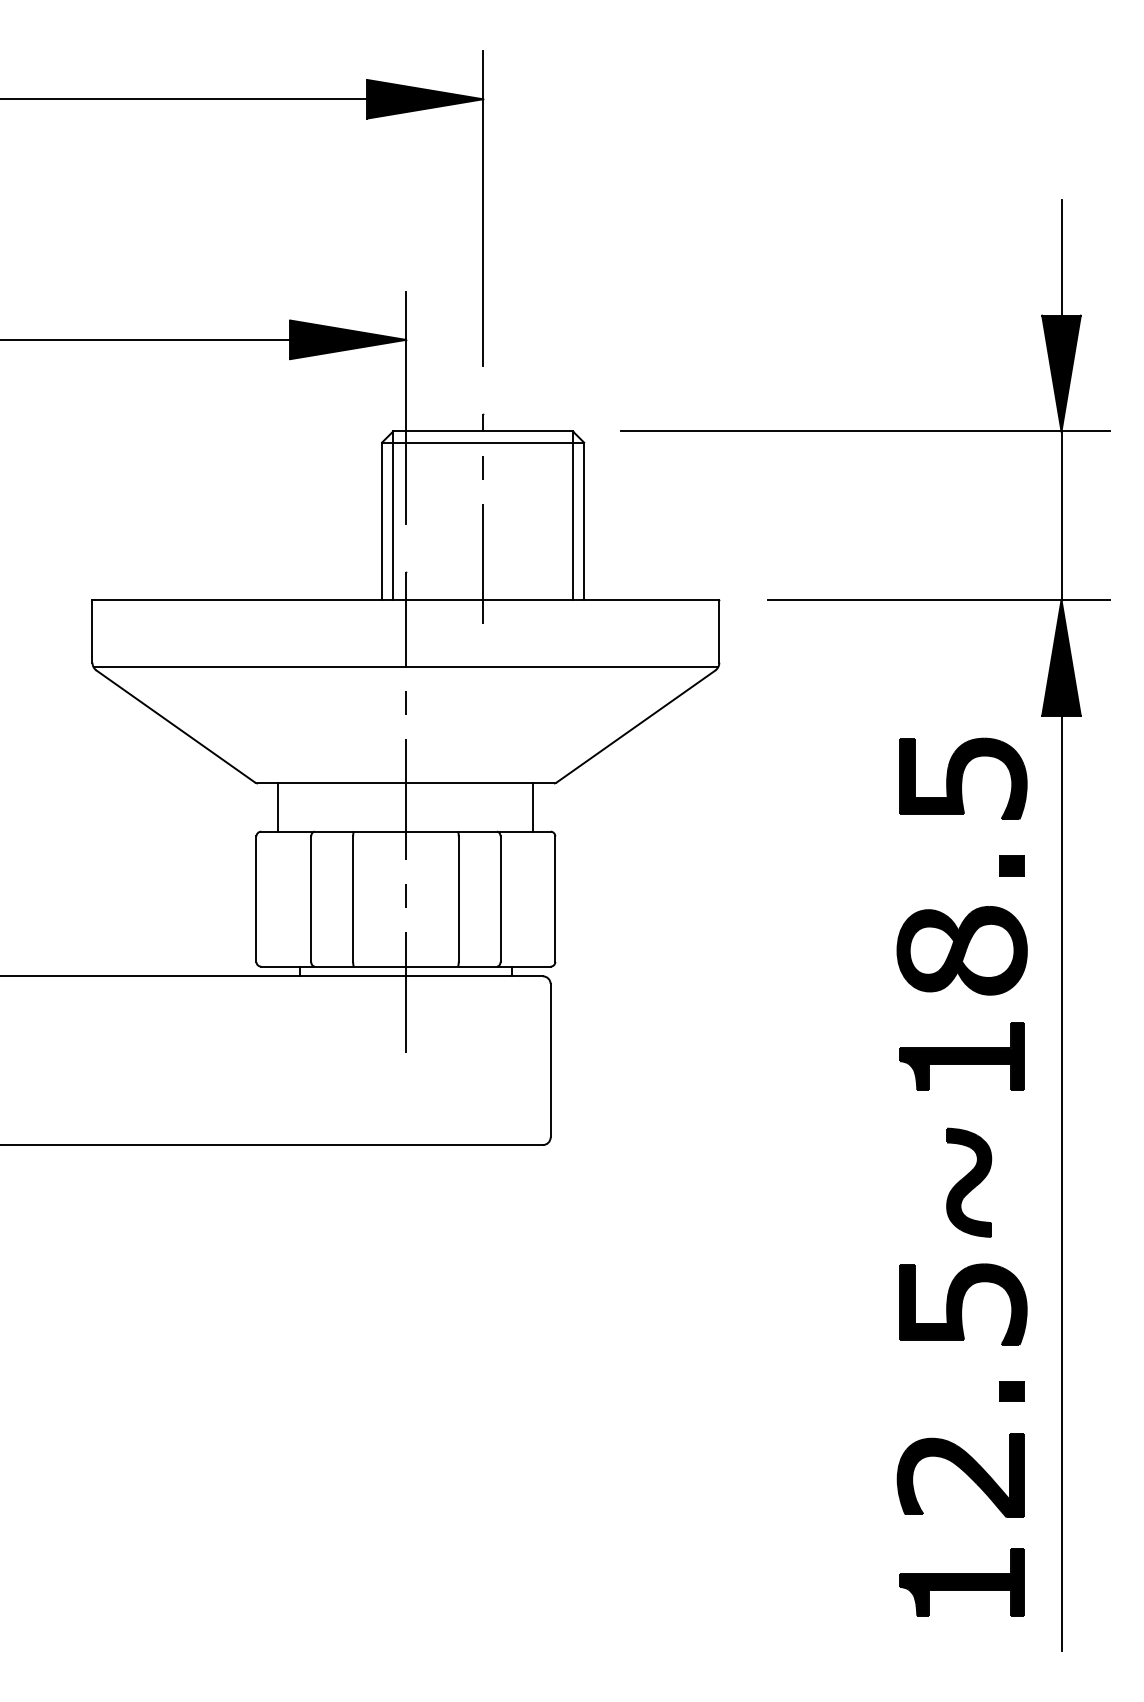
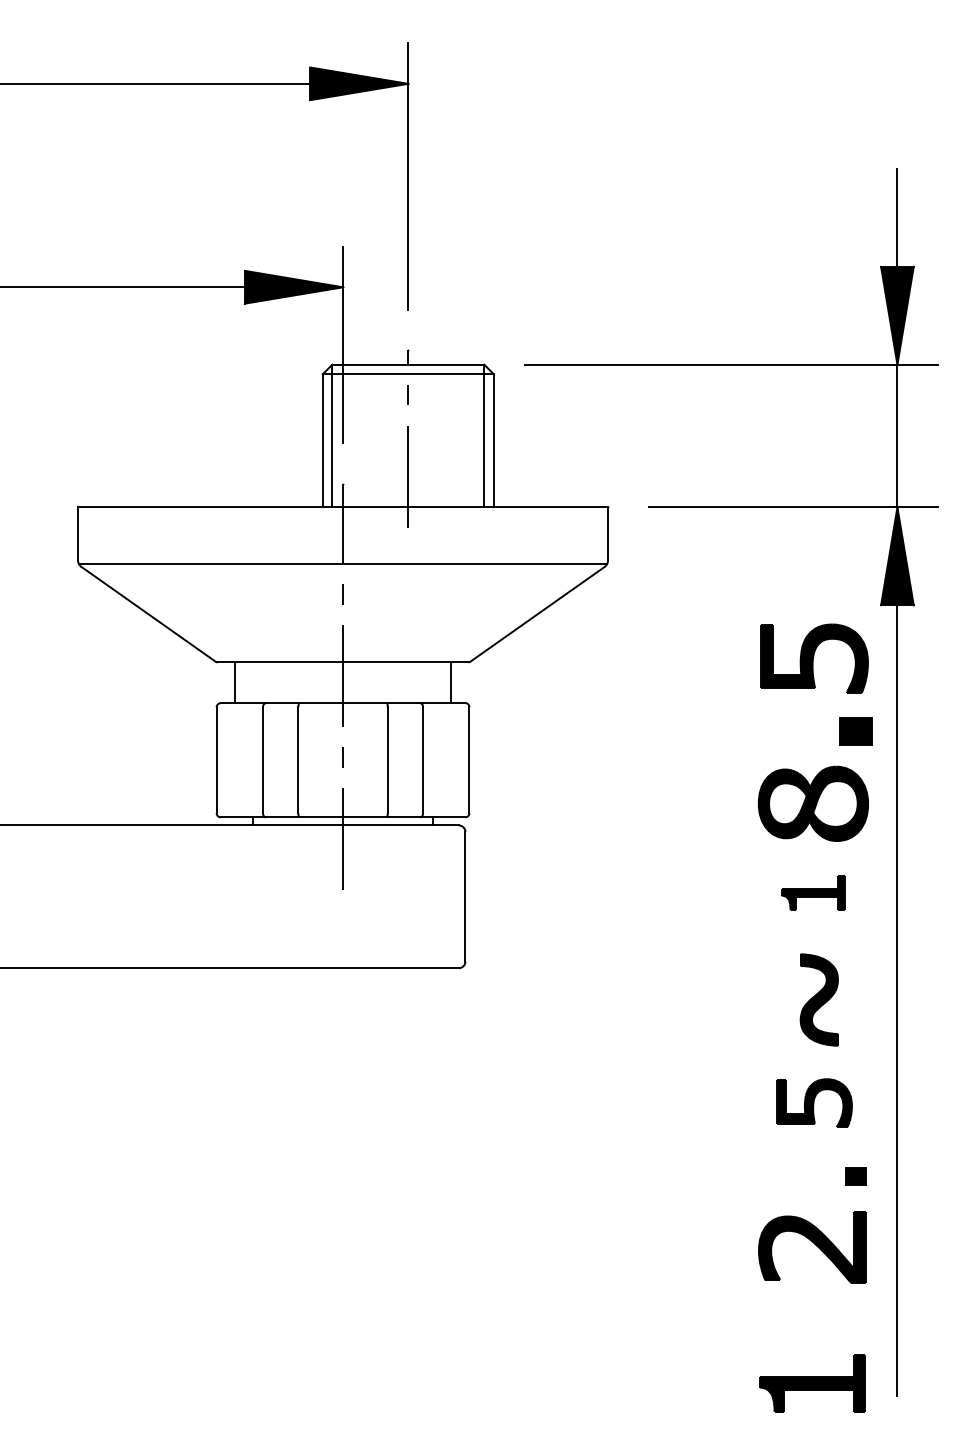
part: (1011, 865) -> (855, 731), size x1.6
part: (961, 1056) -> (812, 893), size x0.6
part: (963, 1304) -> (814, 1102), size x0.7
part: (961, 1582) -> (812, 1383), moved

